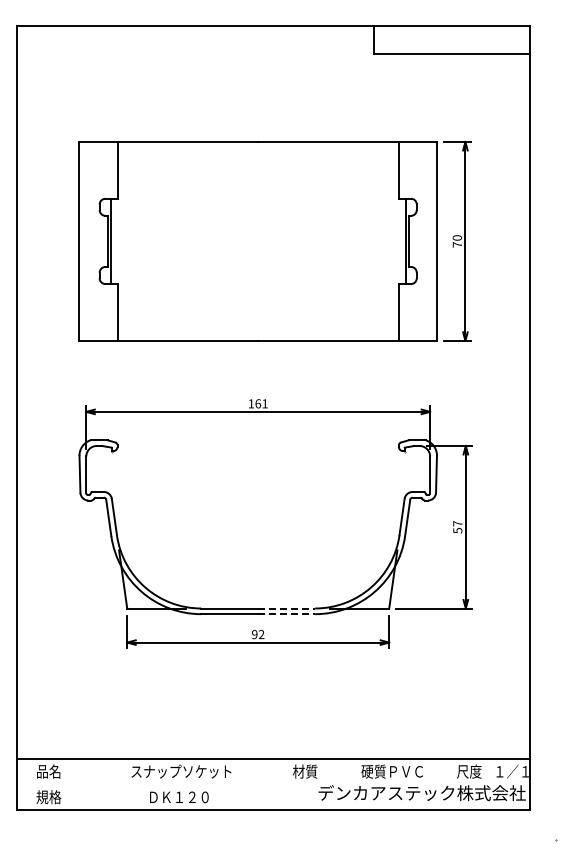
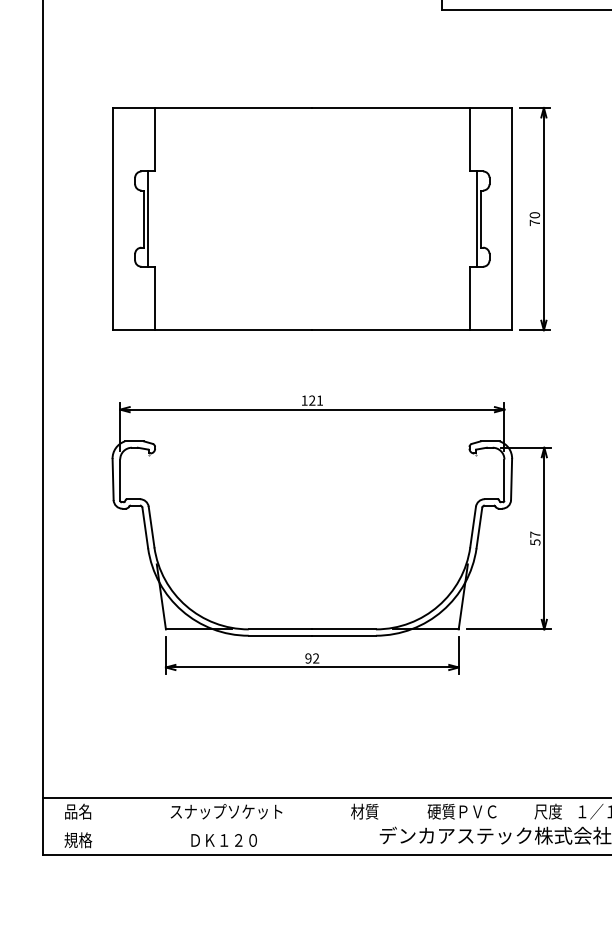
text: (258, 403) -> (312, 400), 161 -> 121
line: (287, 608) -> (345, 629), dashed -> solid
line: (287, 614) -> (345, 636), dashed -> solid

